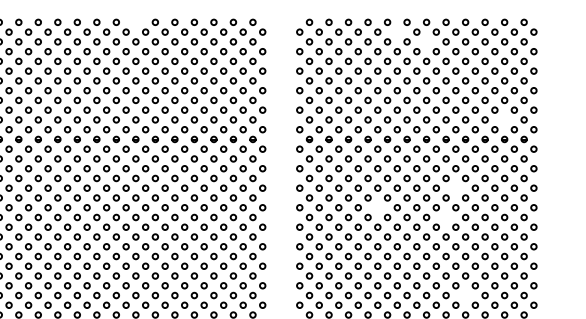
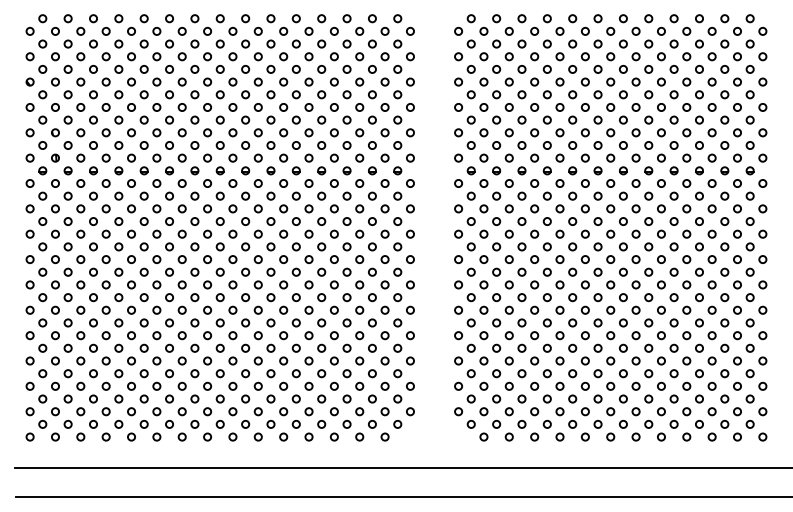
circle: (135, 22) -> (245, 18), added
circle: (396, 31) -> (584, 30), added
circle: (426, 41) -> (623, 43), added
circle: (504, 119) -> (724, 145), added
circle: (455, 187) -> (661, 233), added
circle: (377, 207) -> (559, 259), added
circle: (445, 216) -> (648, 271), added
circle: (465, 295) -> (673, 373), added

